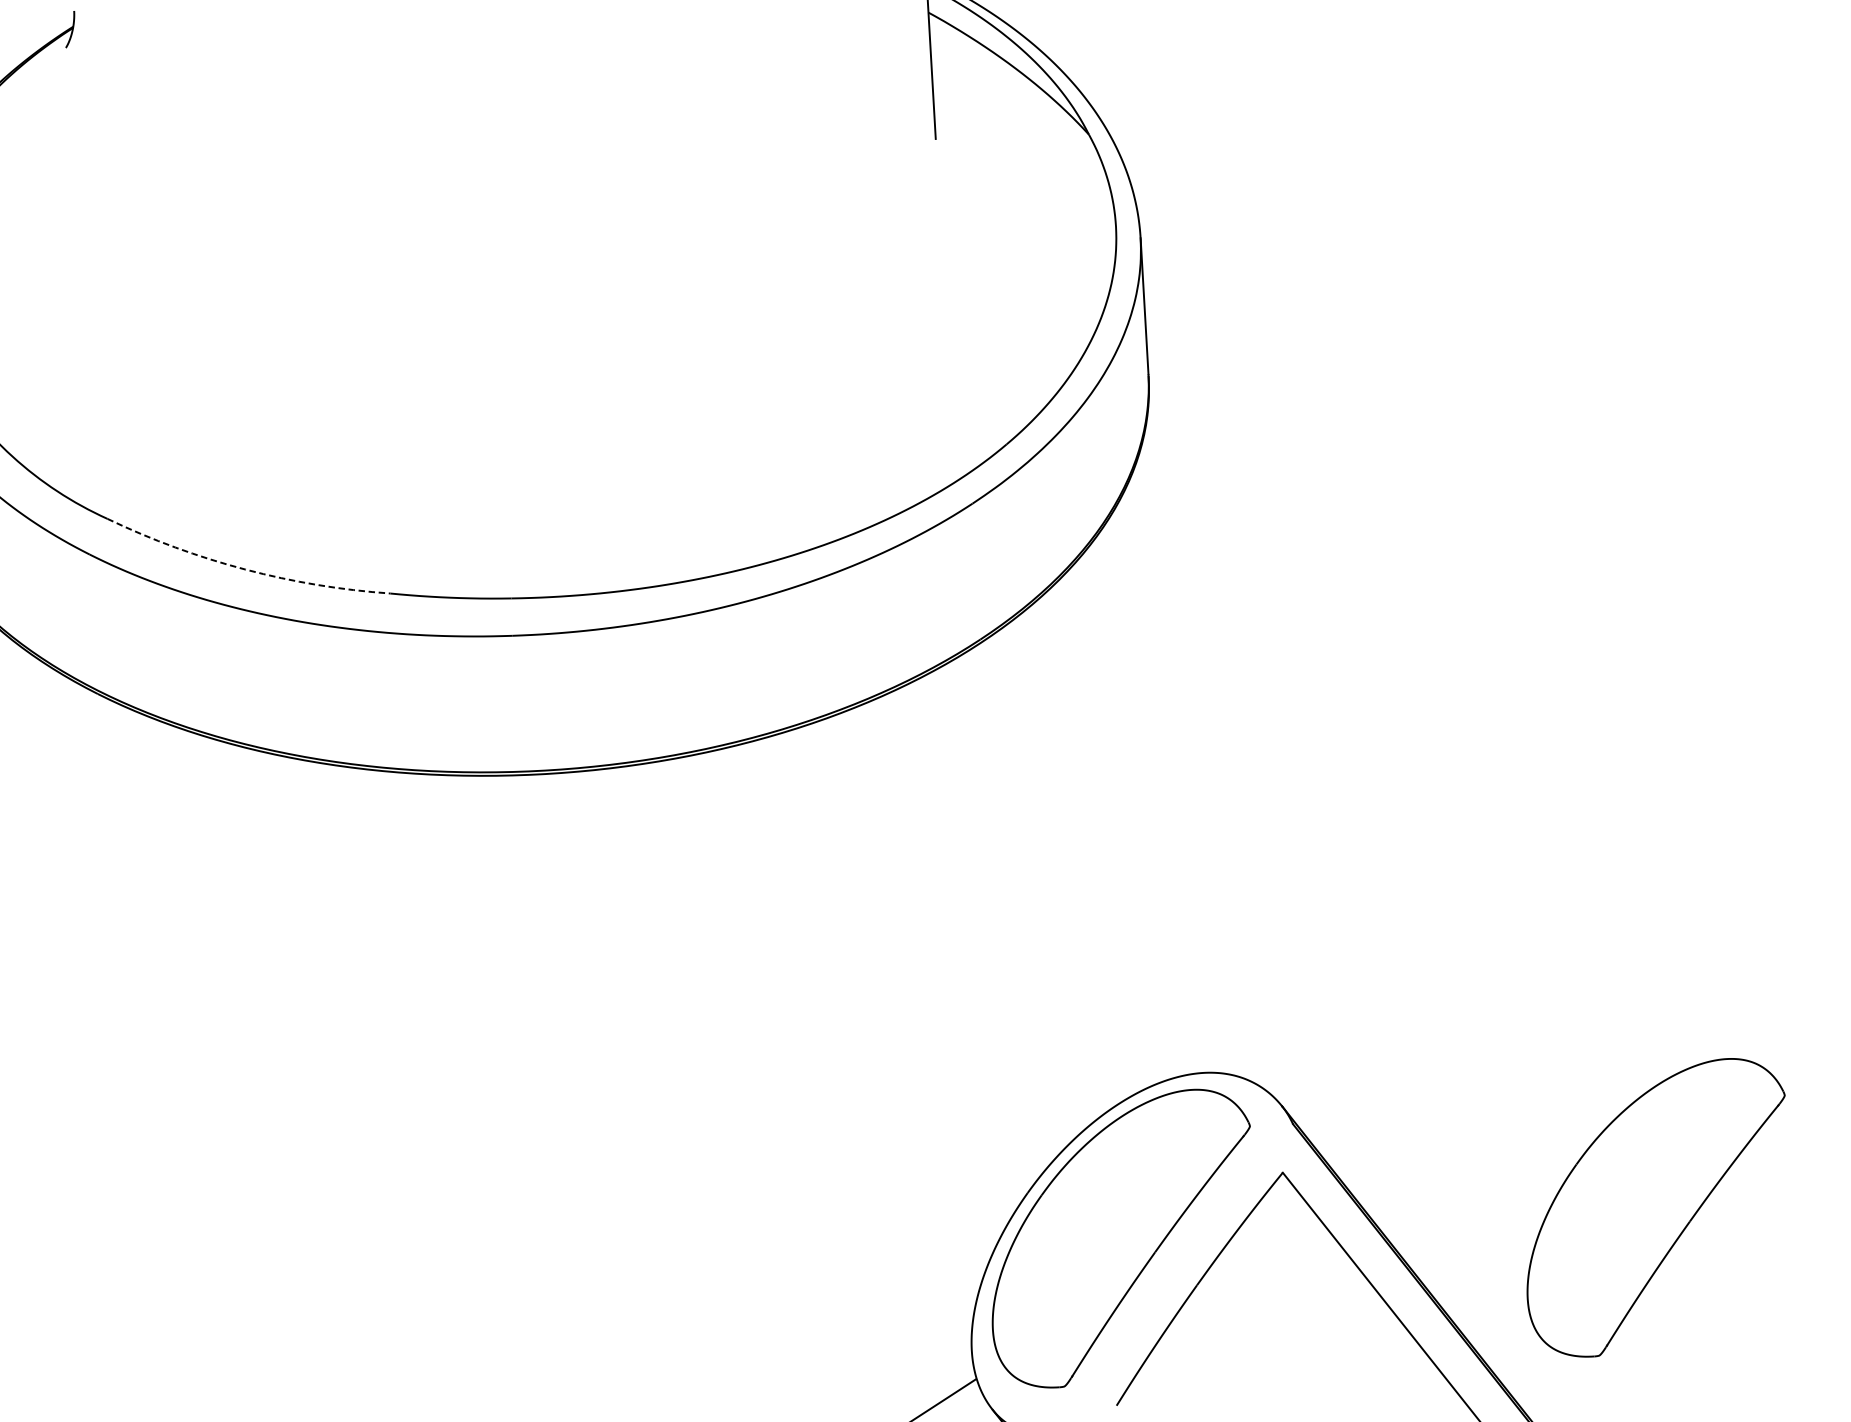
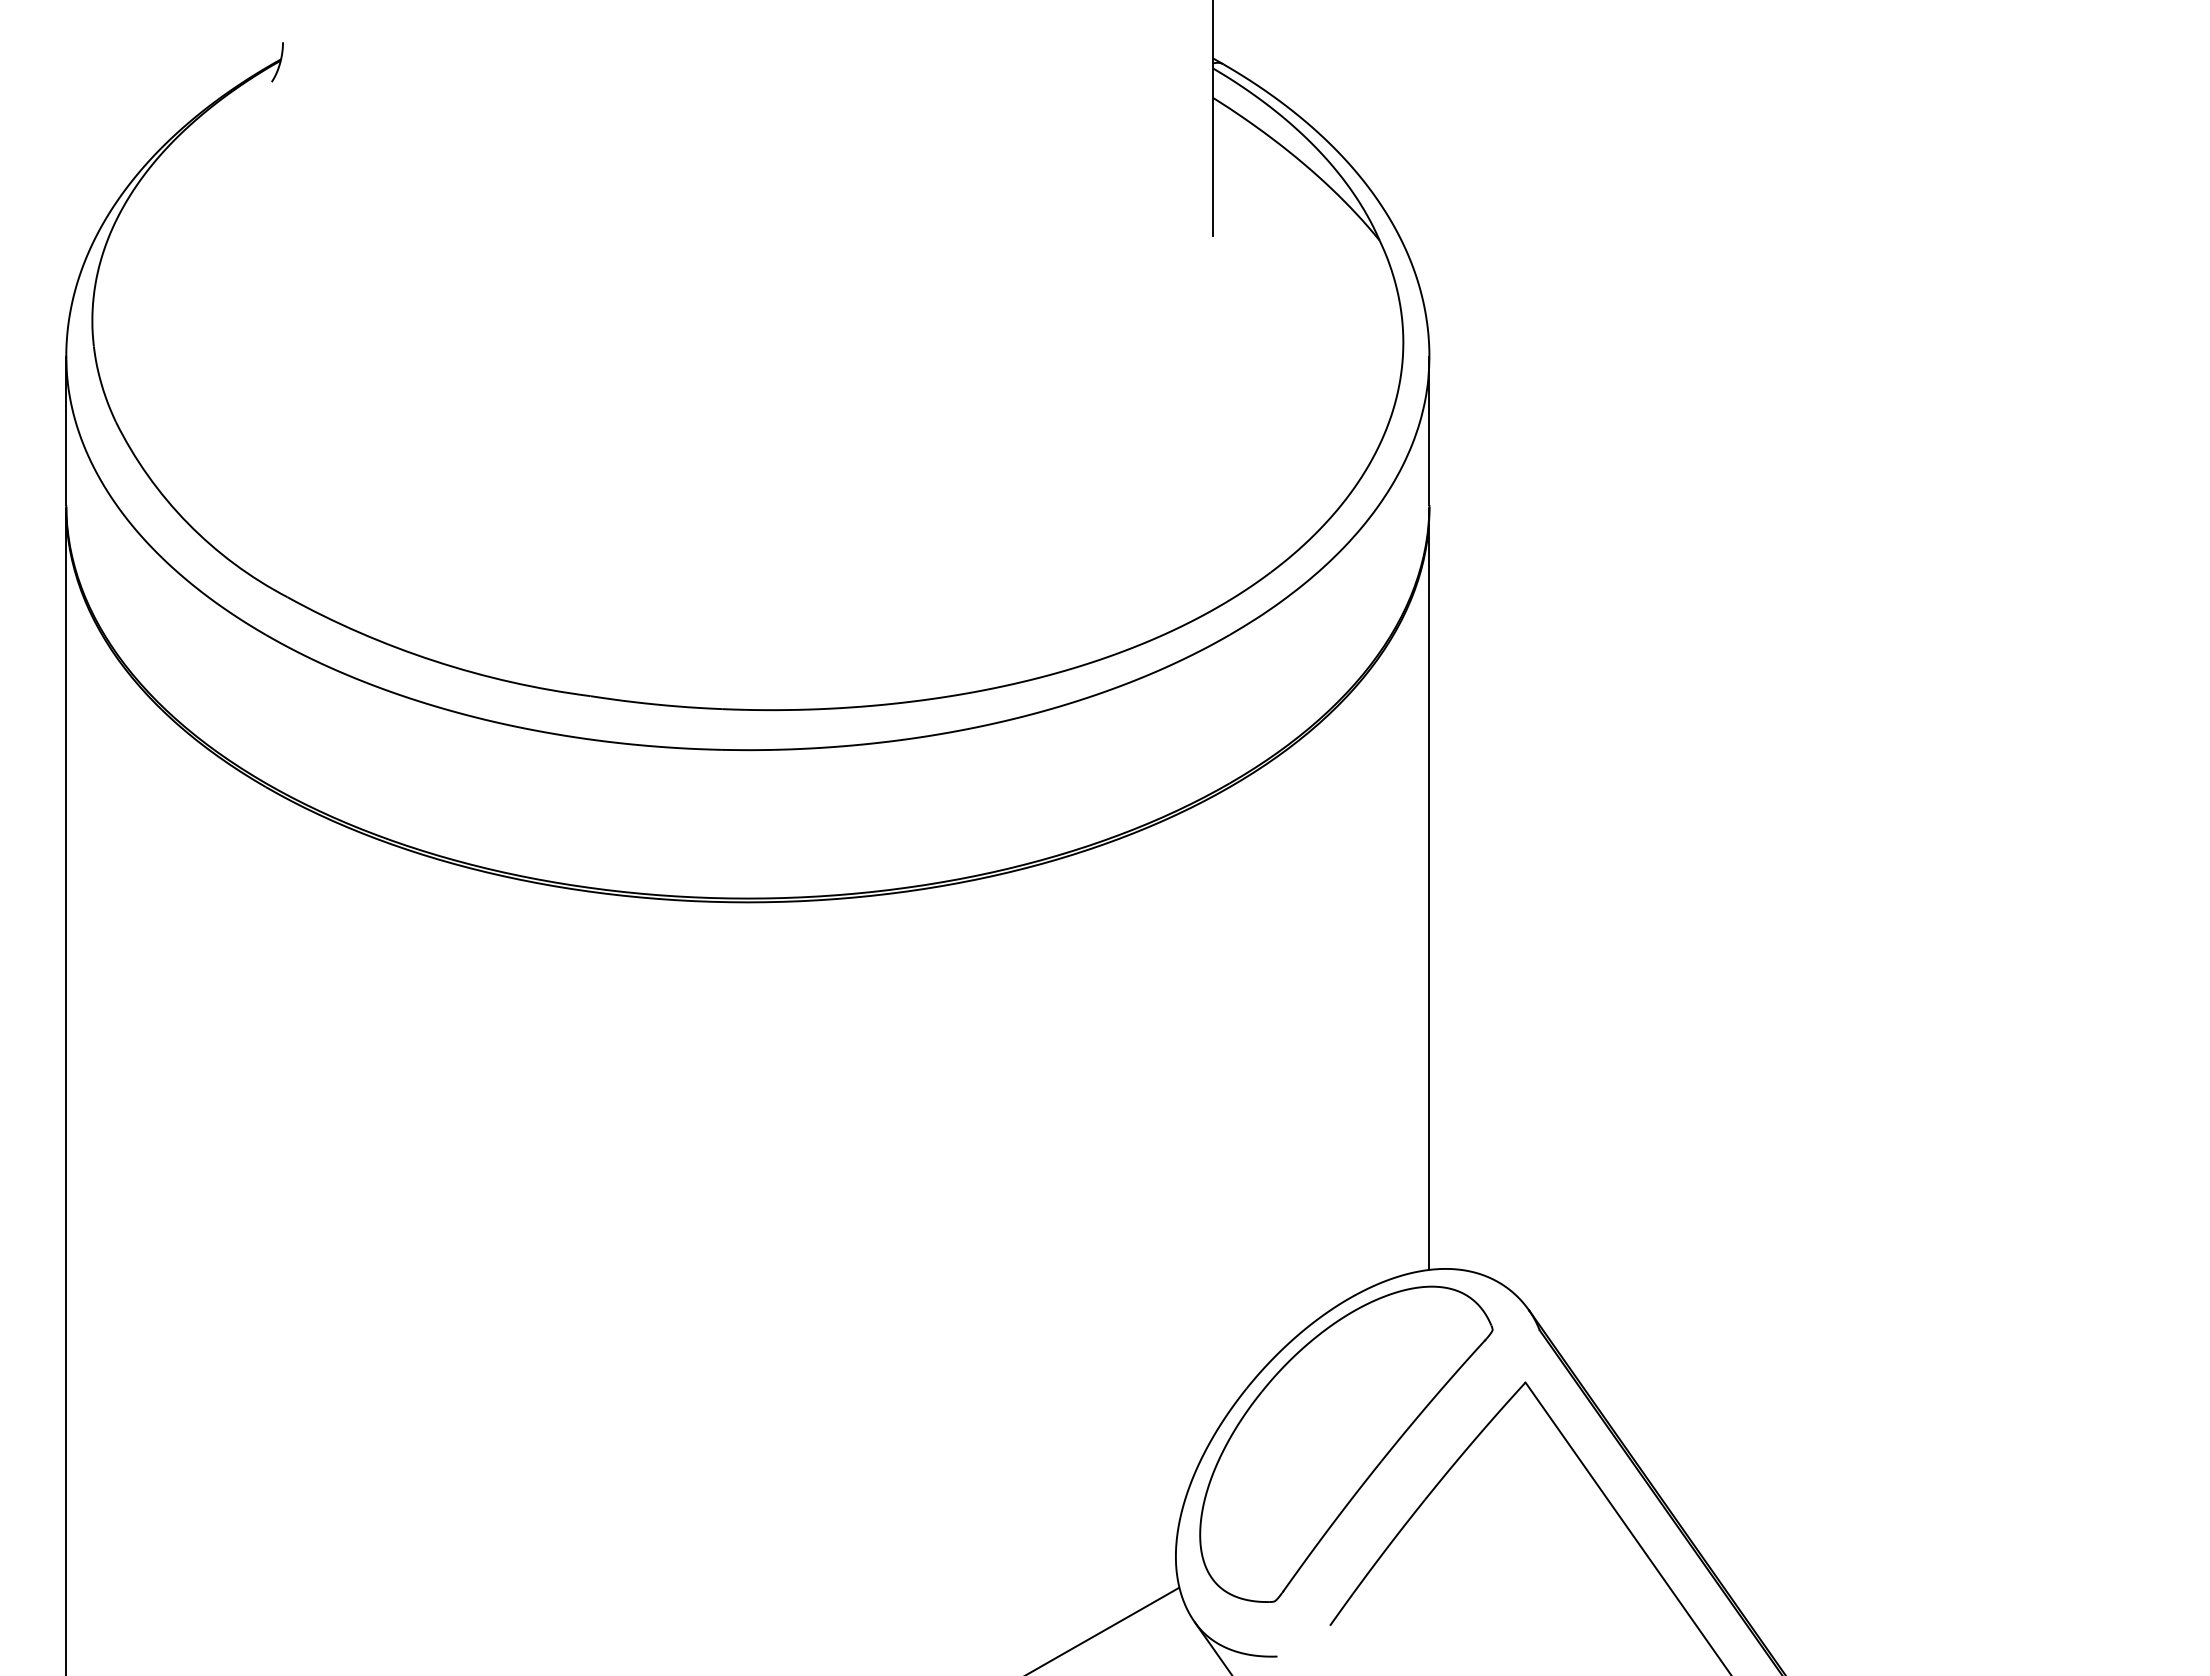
arc: (245, 569) -> (434, 660), dashed -> solid
line: (1168, 725) -> (1429, 888), added
part: (1656, 1207) -> (1930, 1443), removed

